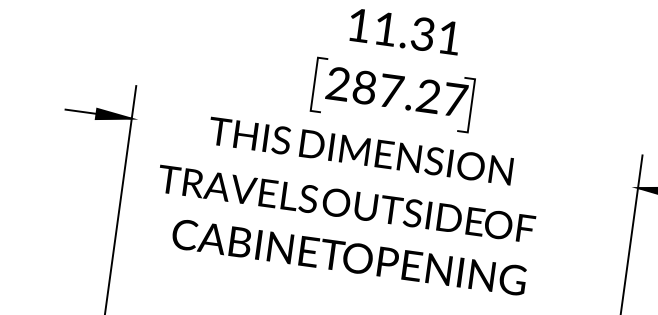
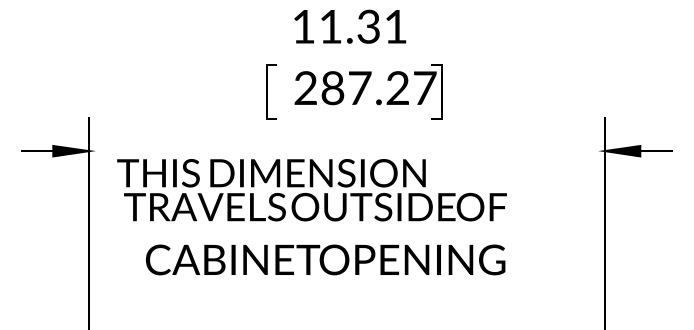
text: (399, 95) -> (368, 91), moved
text: (360, 151) -> (271, 173), moved

